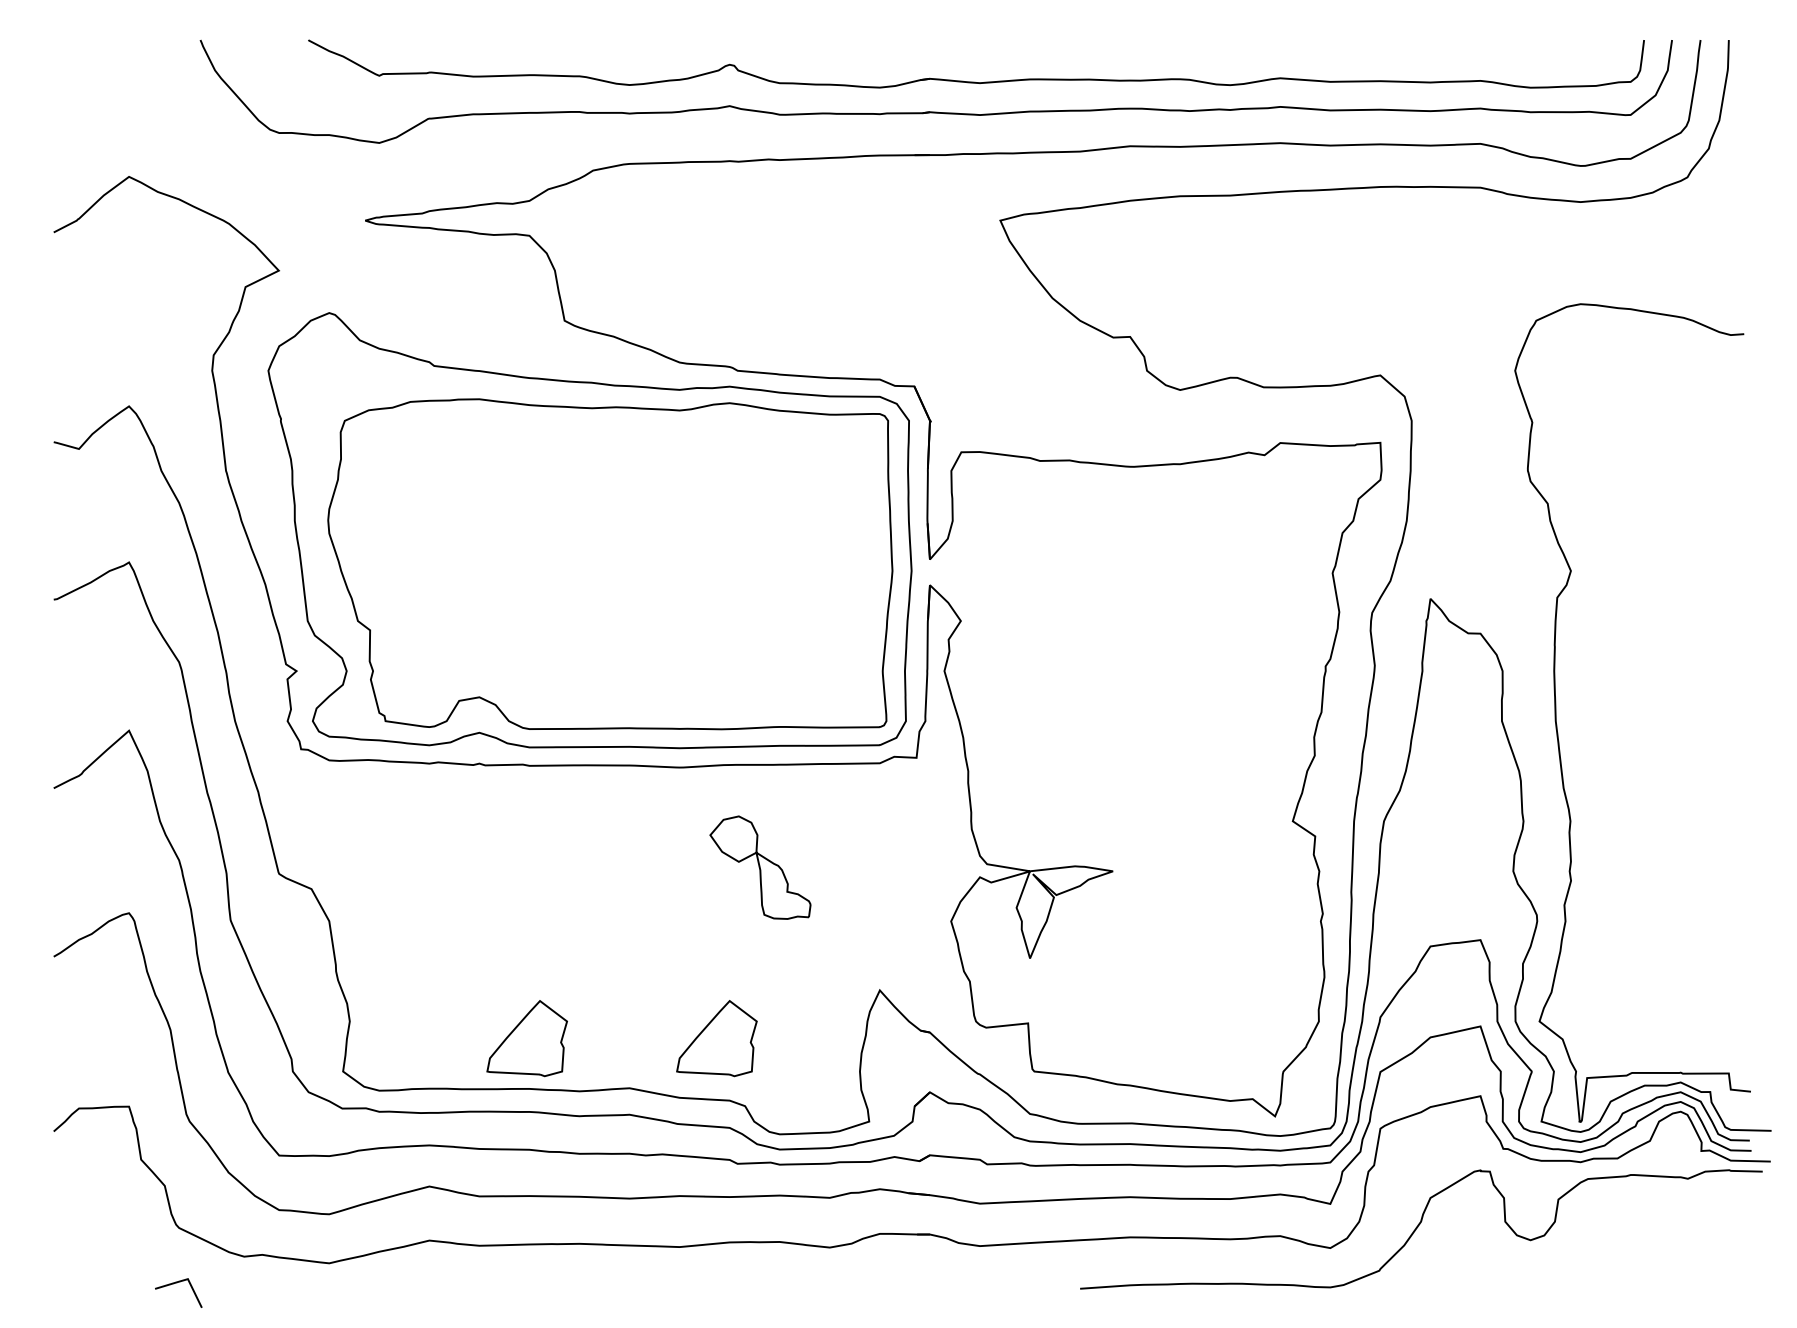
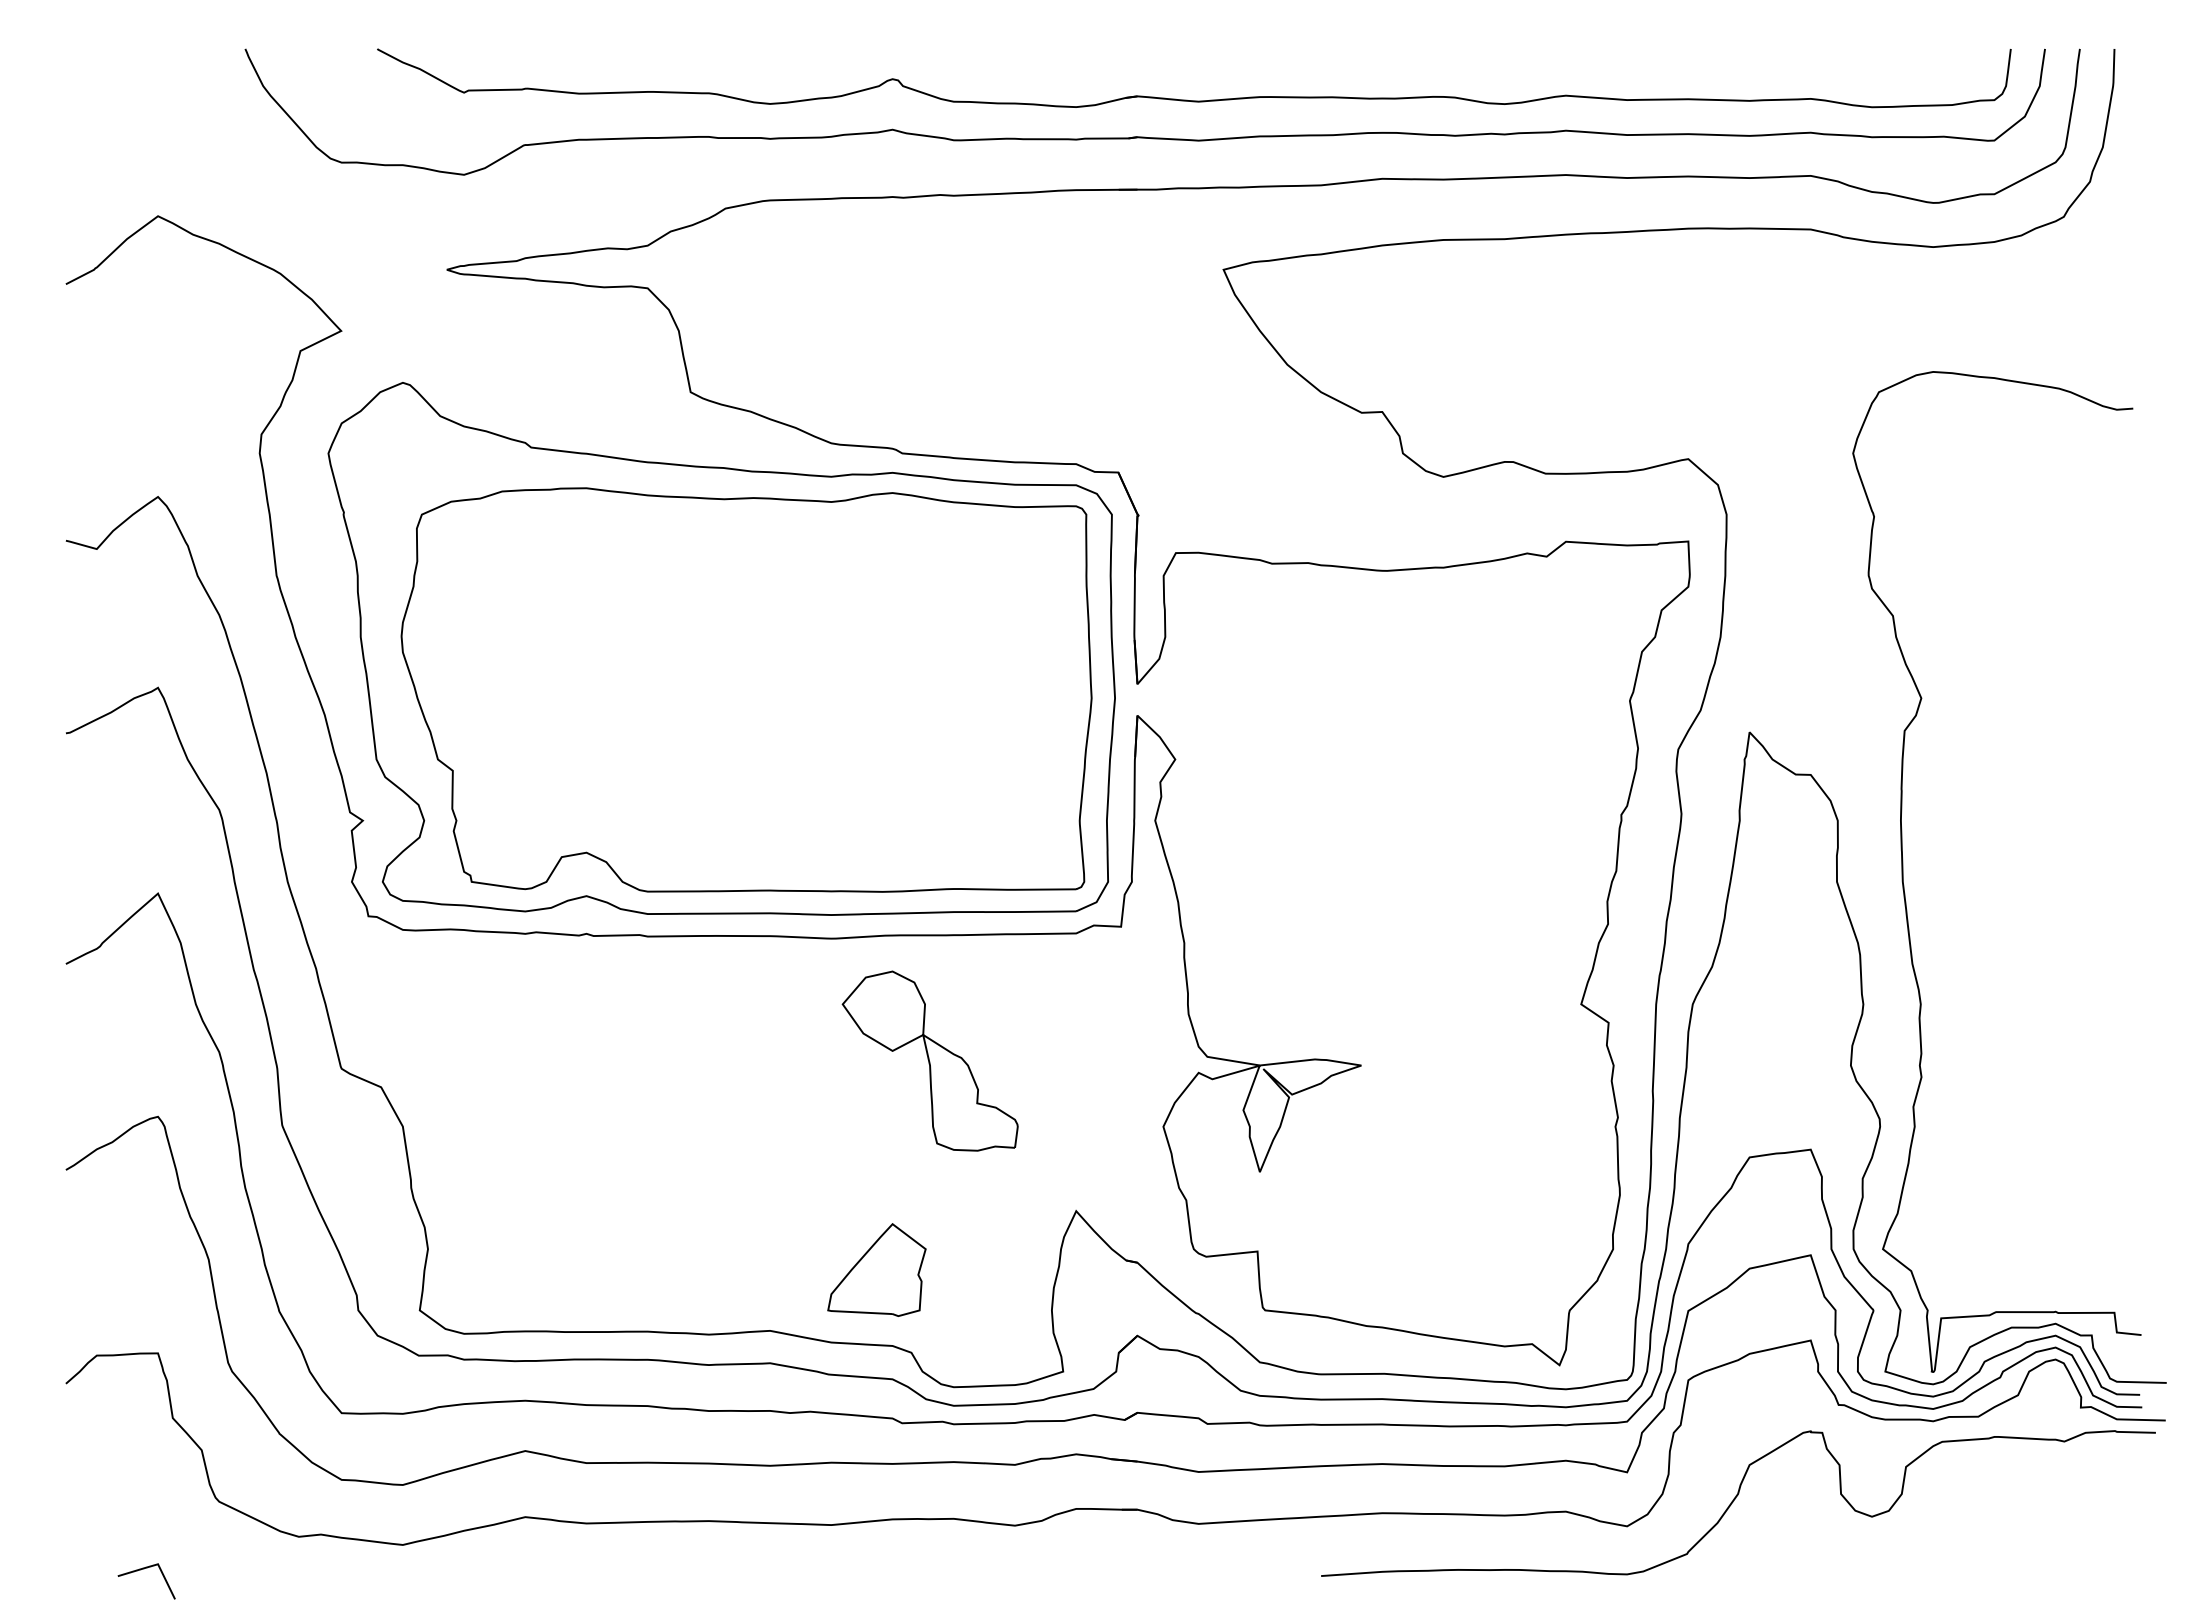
part: (759, 867) -> (929, 1060), size x1.43
part: (526, 1038) -> (644, 1269), removed
line: (176, 1283) -> (144, 1569), moved

